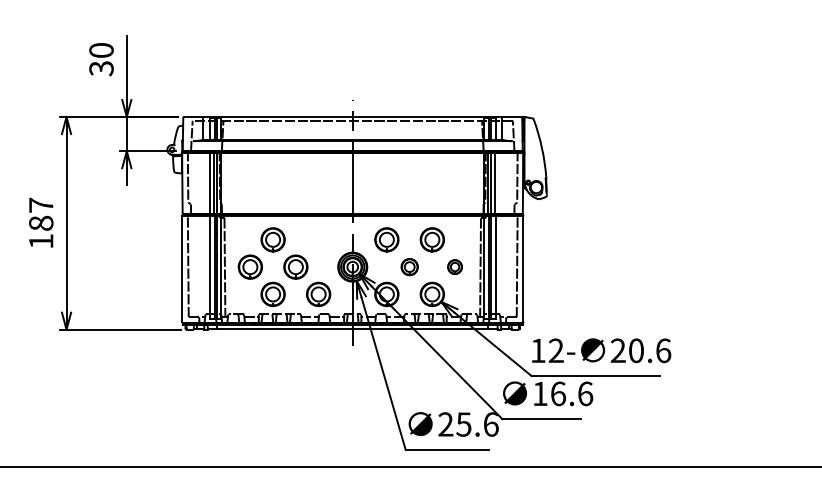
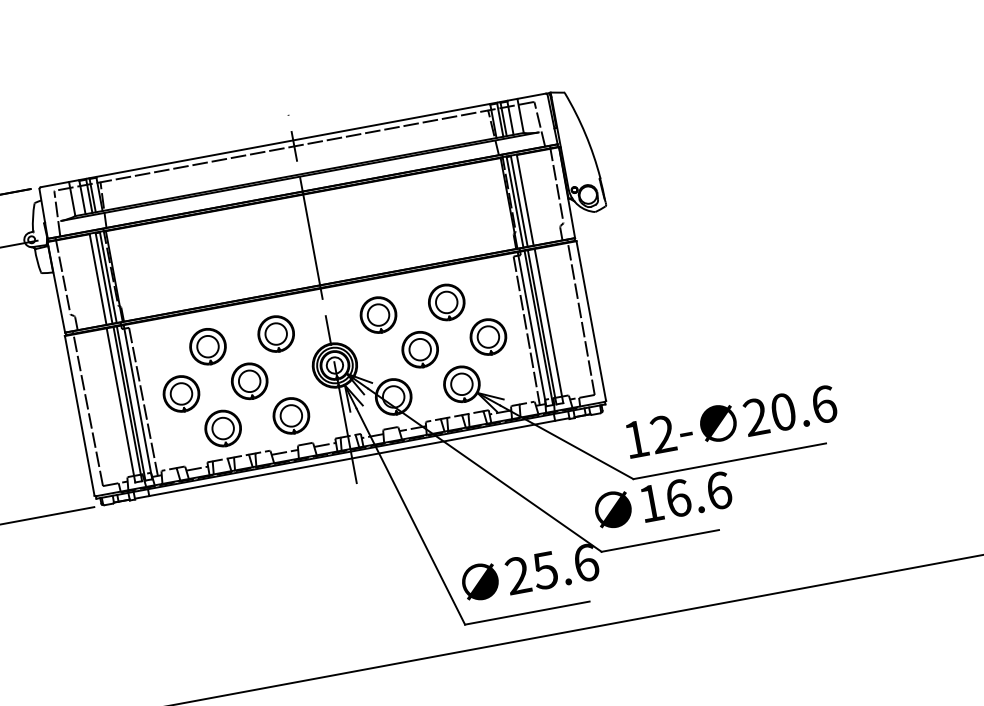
part: (318, 239) -> (275, 333), added
part: (409, 266) -> (419, 348), size x1.43
part: (454, 266) -> (487, 336), size x1.67

